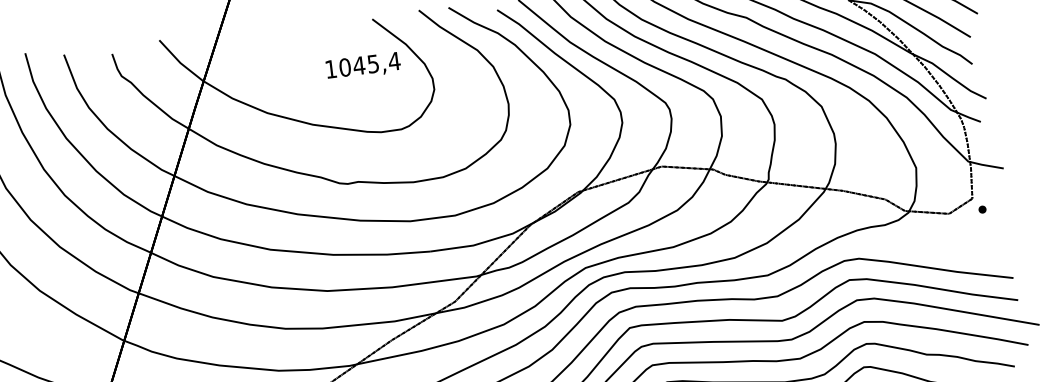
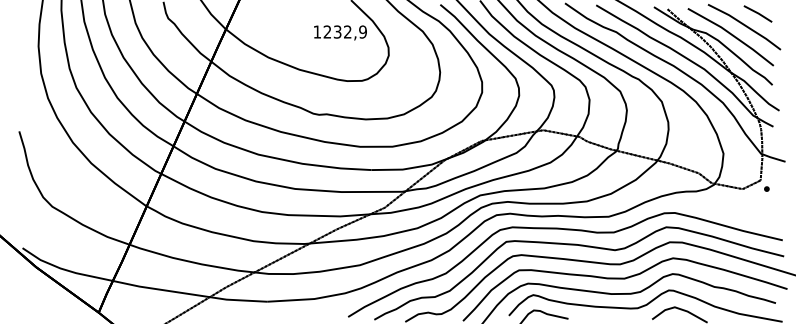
text: (370, 63) -> (345, 31), 1045,4 -> 1232,9

